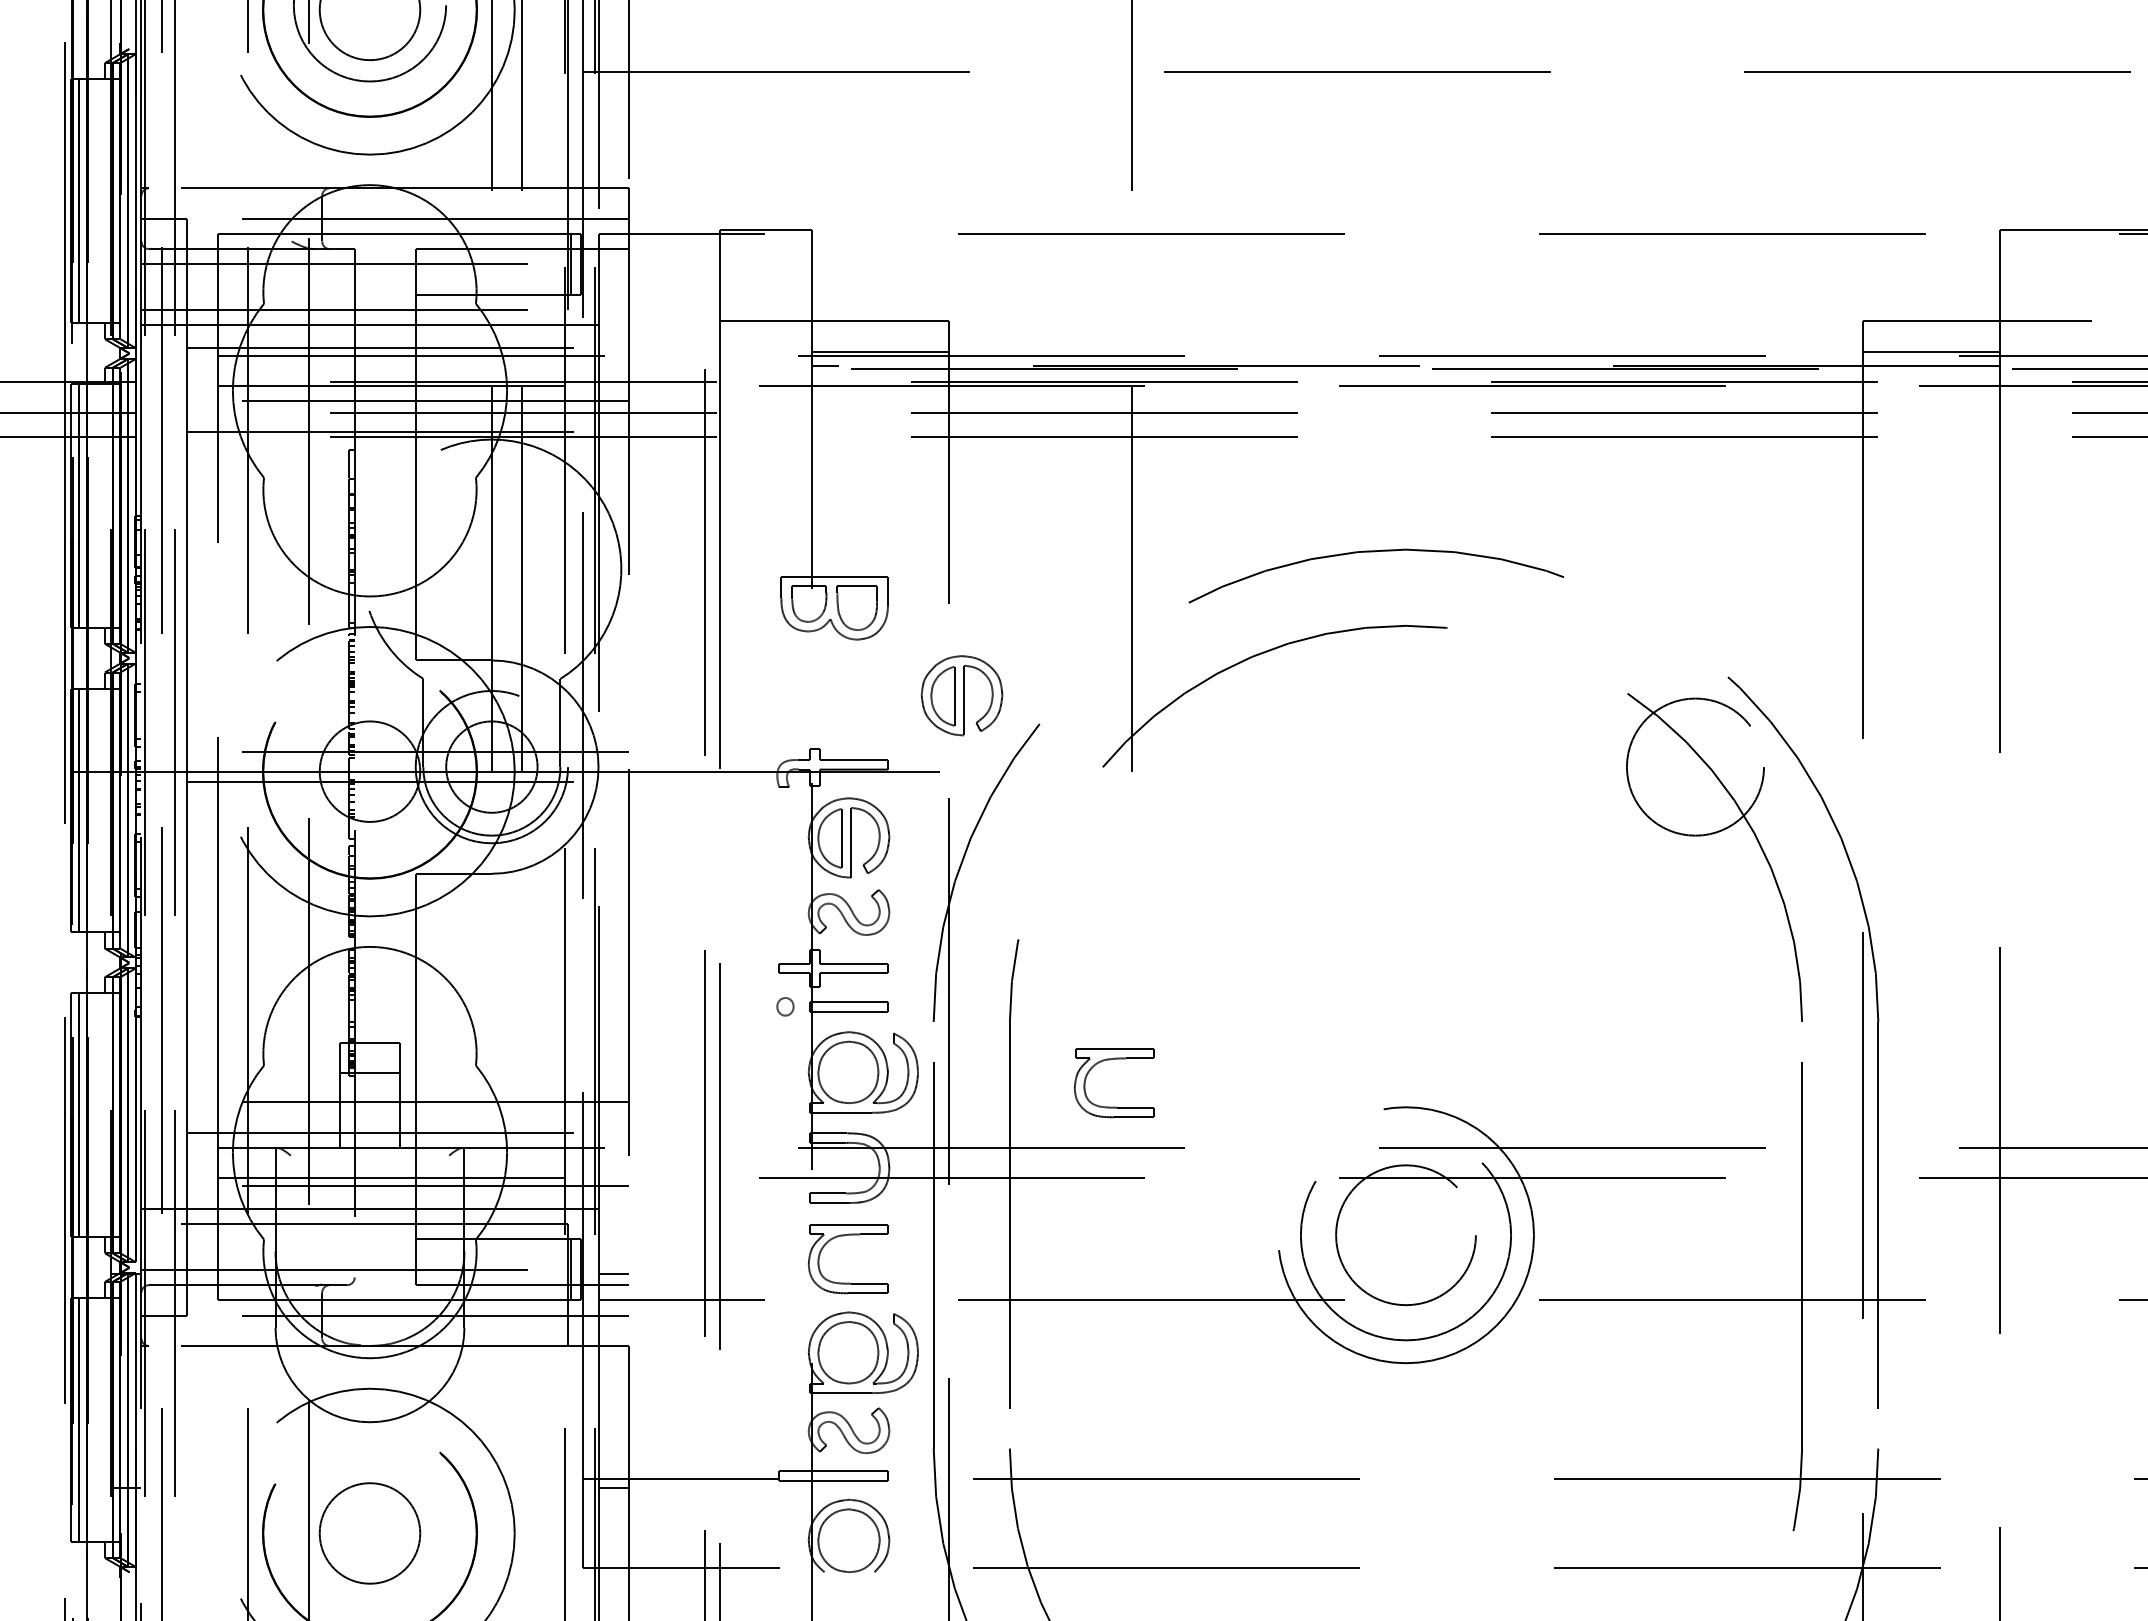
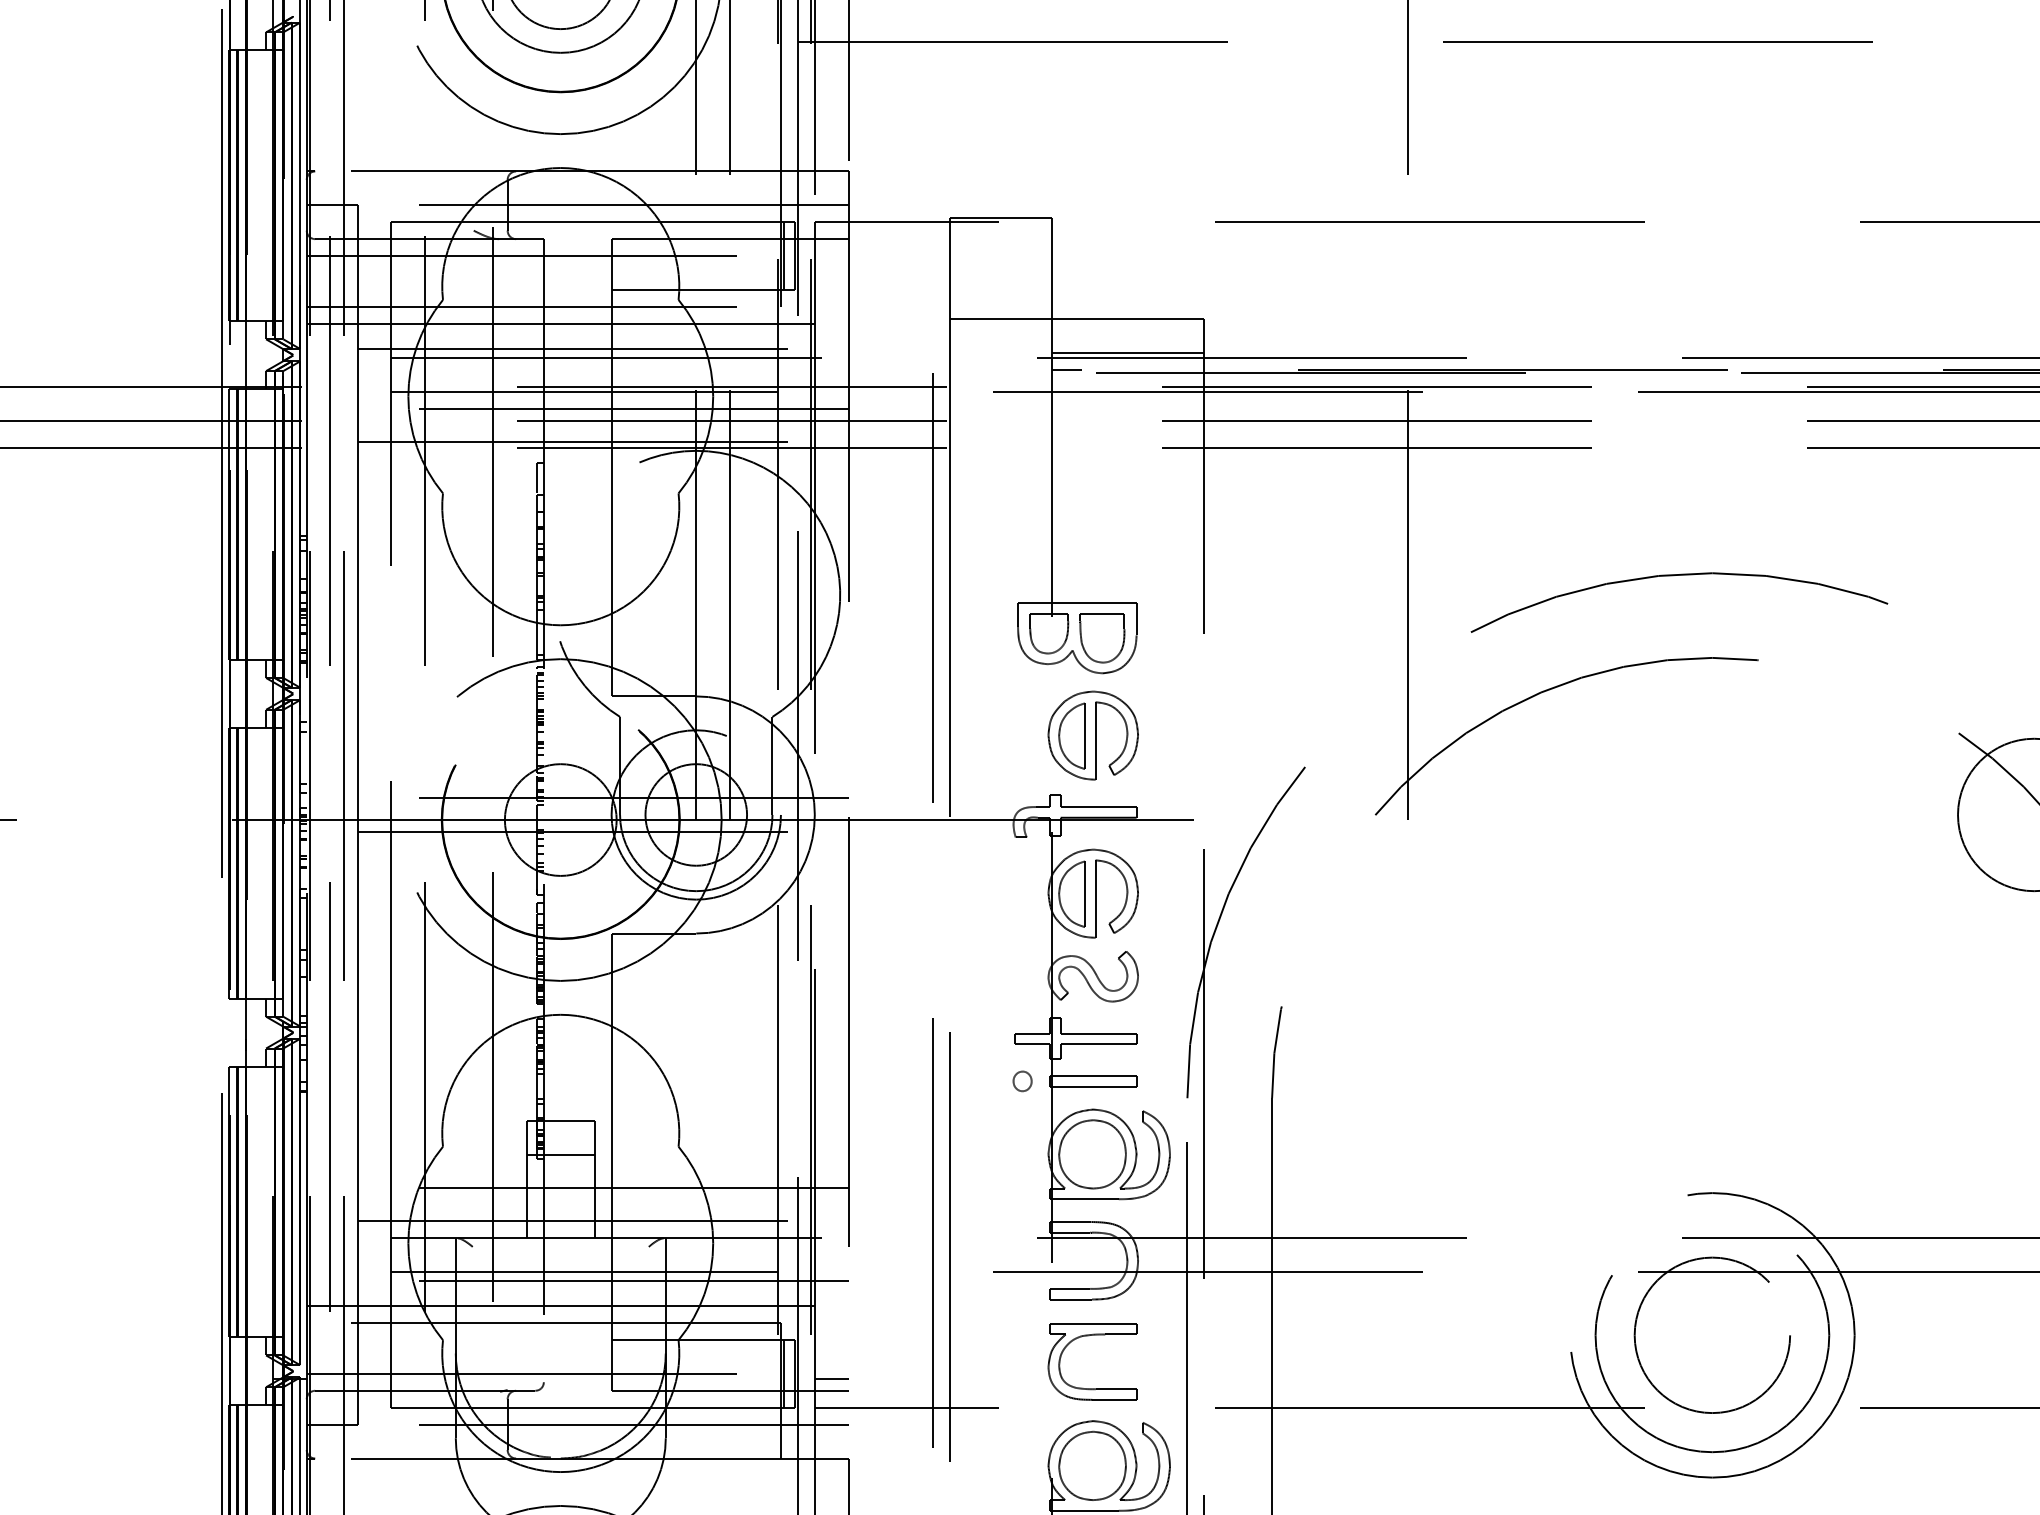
part: (961, 695) -> (1092, 735), moved
part: (1113, 1106) -> (1387, 1192), removed

